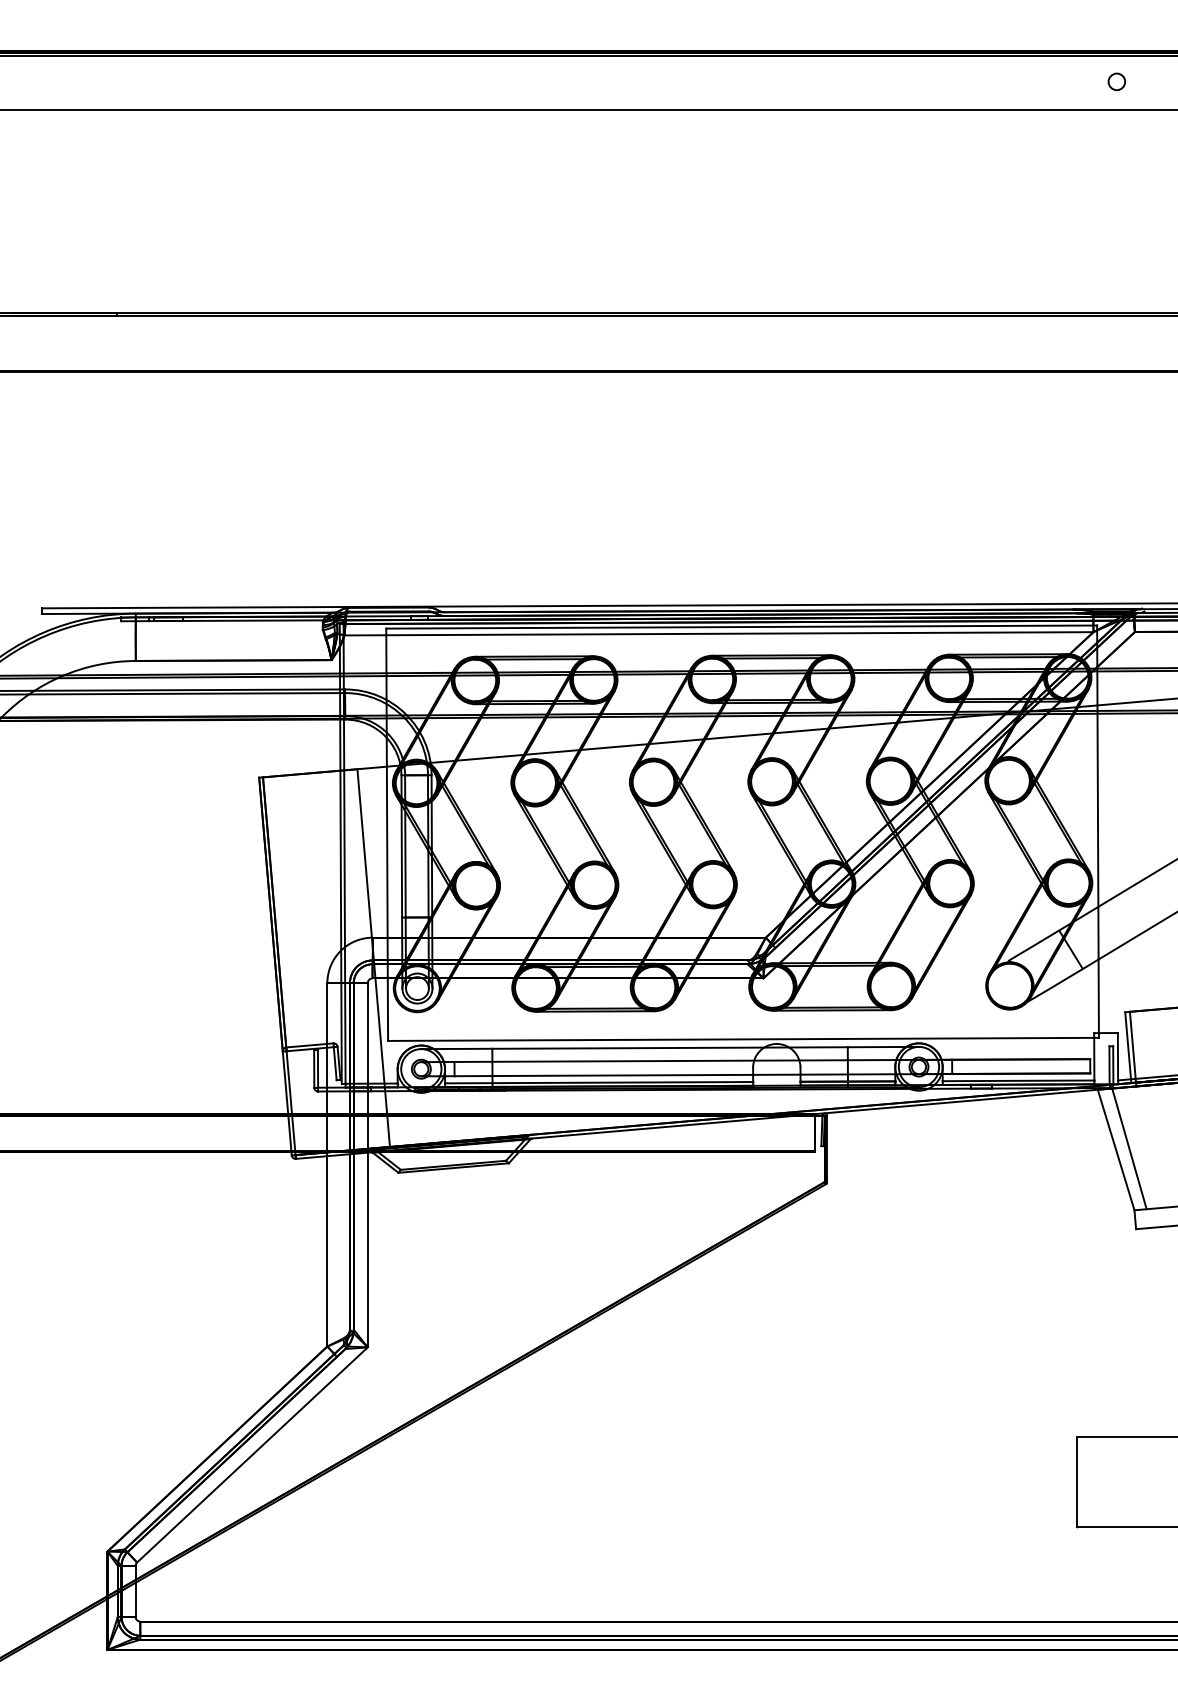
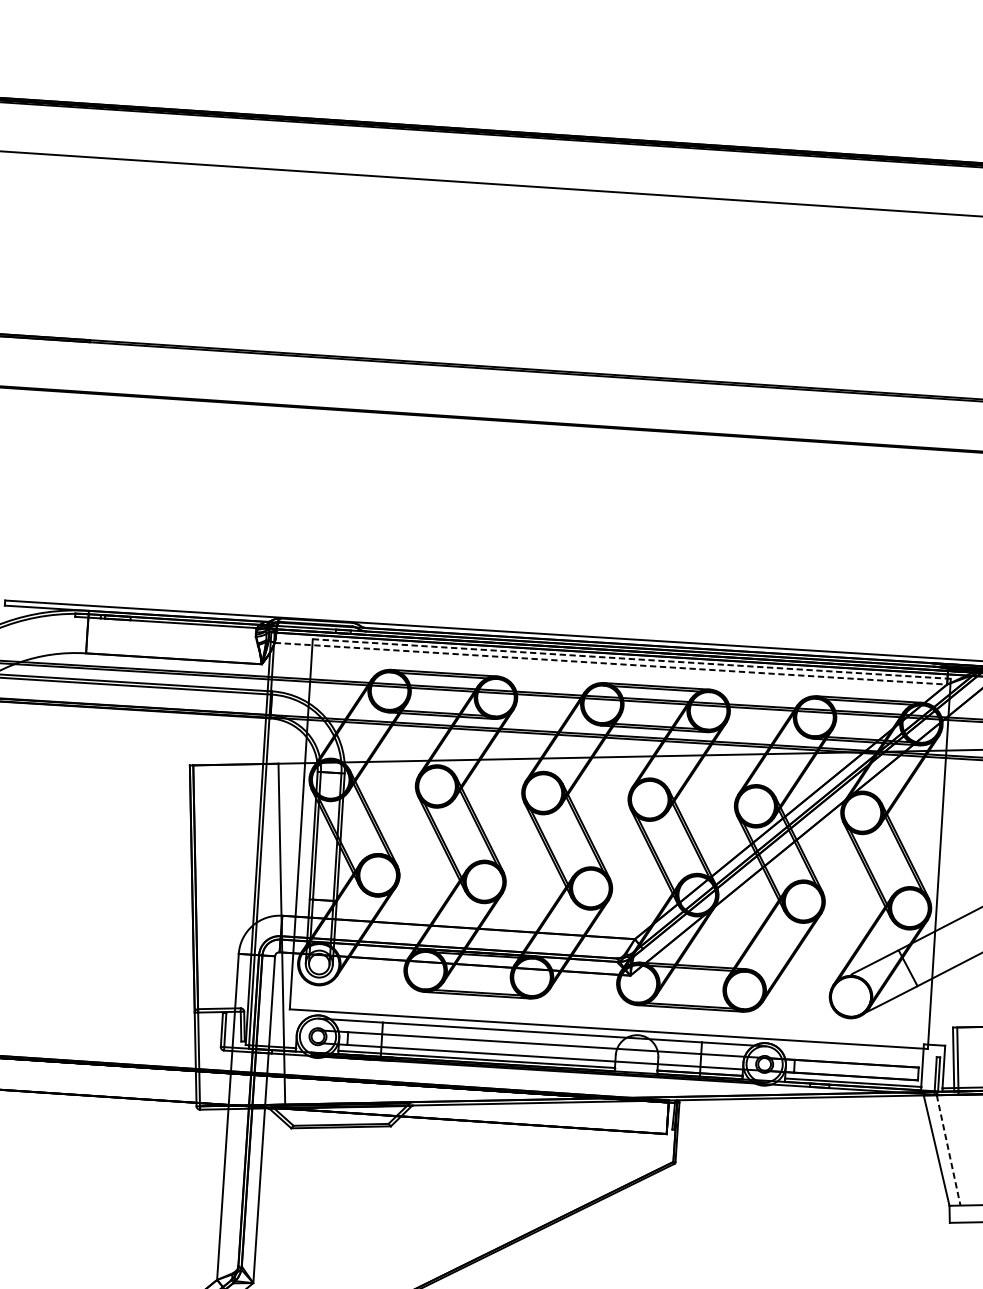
line: (742, 627) -> (632, 659), solid -> dashed
line: (718, 633) -> (610, 663), solid -> dashed
line: (1129, 1148) -> (948, 1150), solid -> dashed

